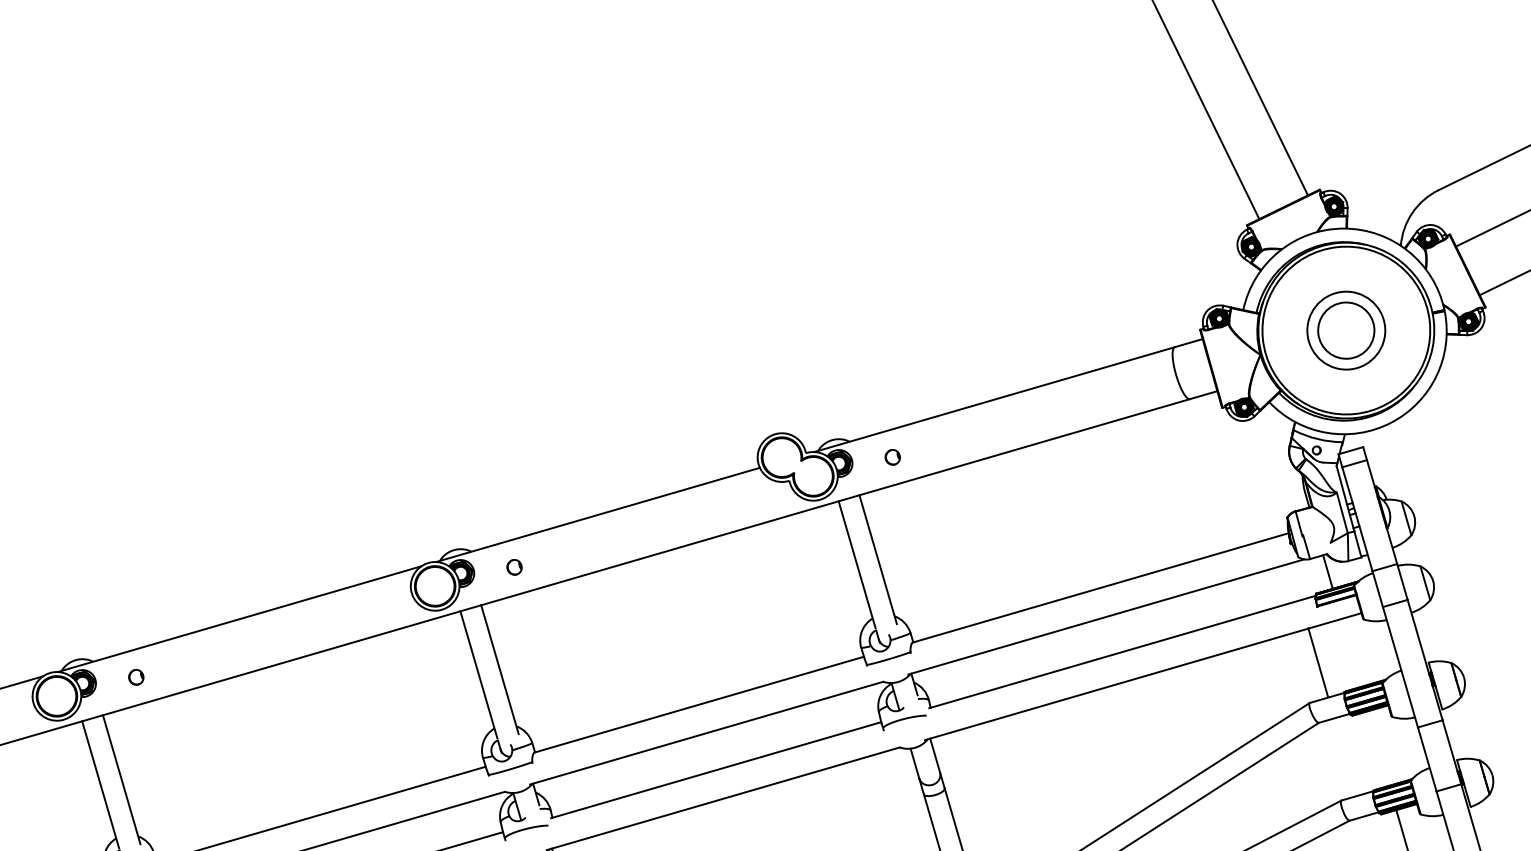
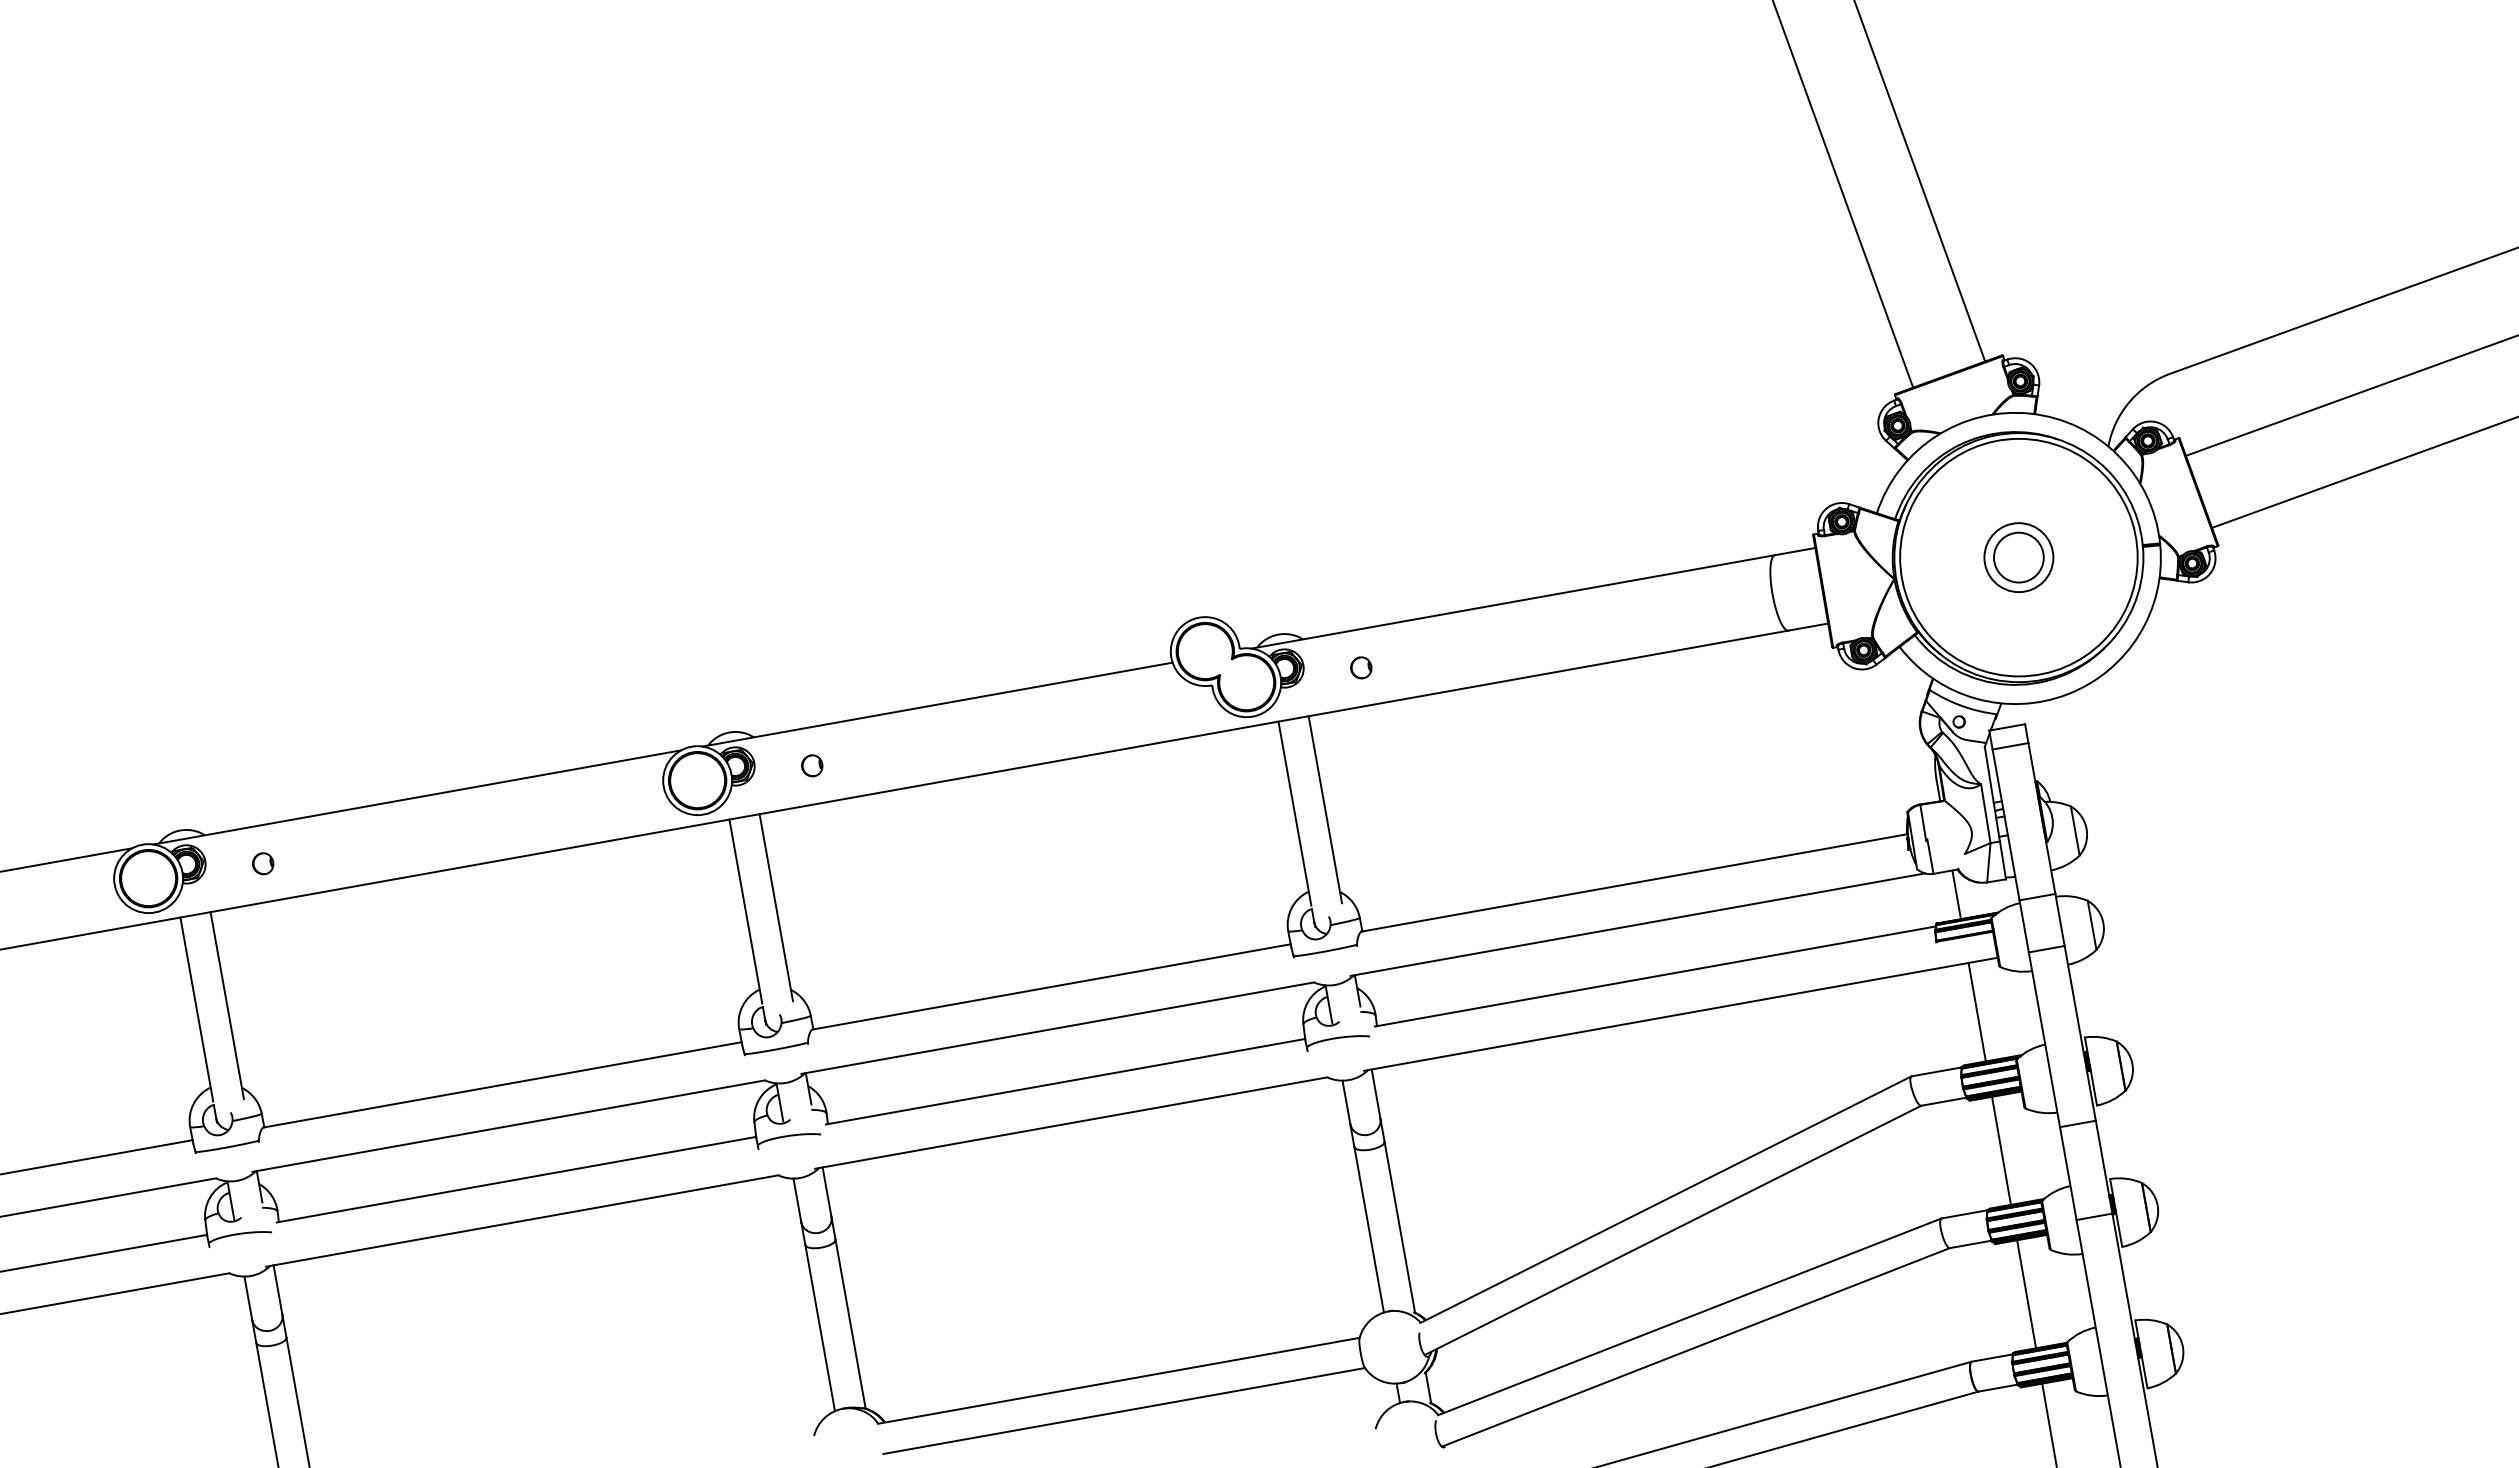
part: (1346, 330) -> (2018, 557), size x0.62
line: (1317, 661) -> (1976, 1011), moved
line: (1378, 748) -> (2001, 1150), added

